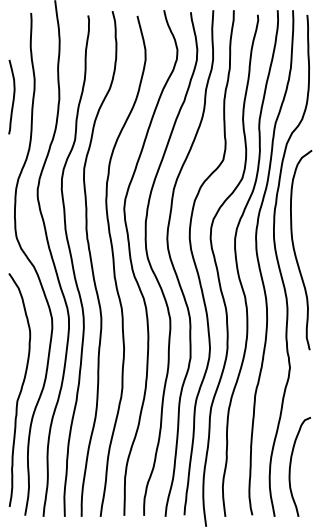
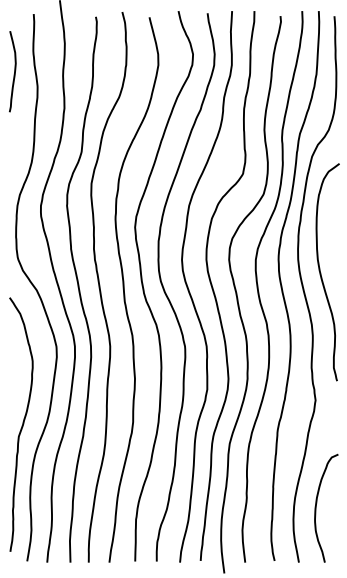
curve: (13, 96) -> (14, 71), moved

